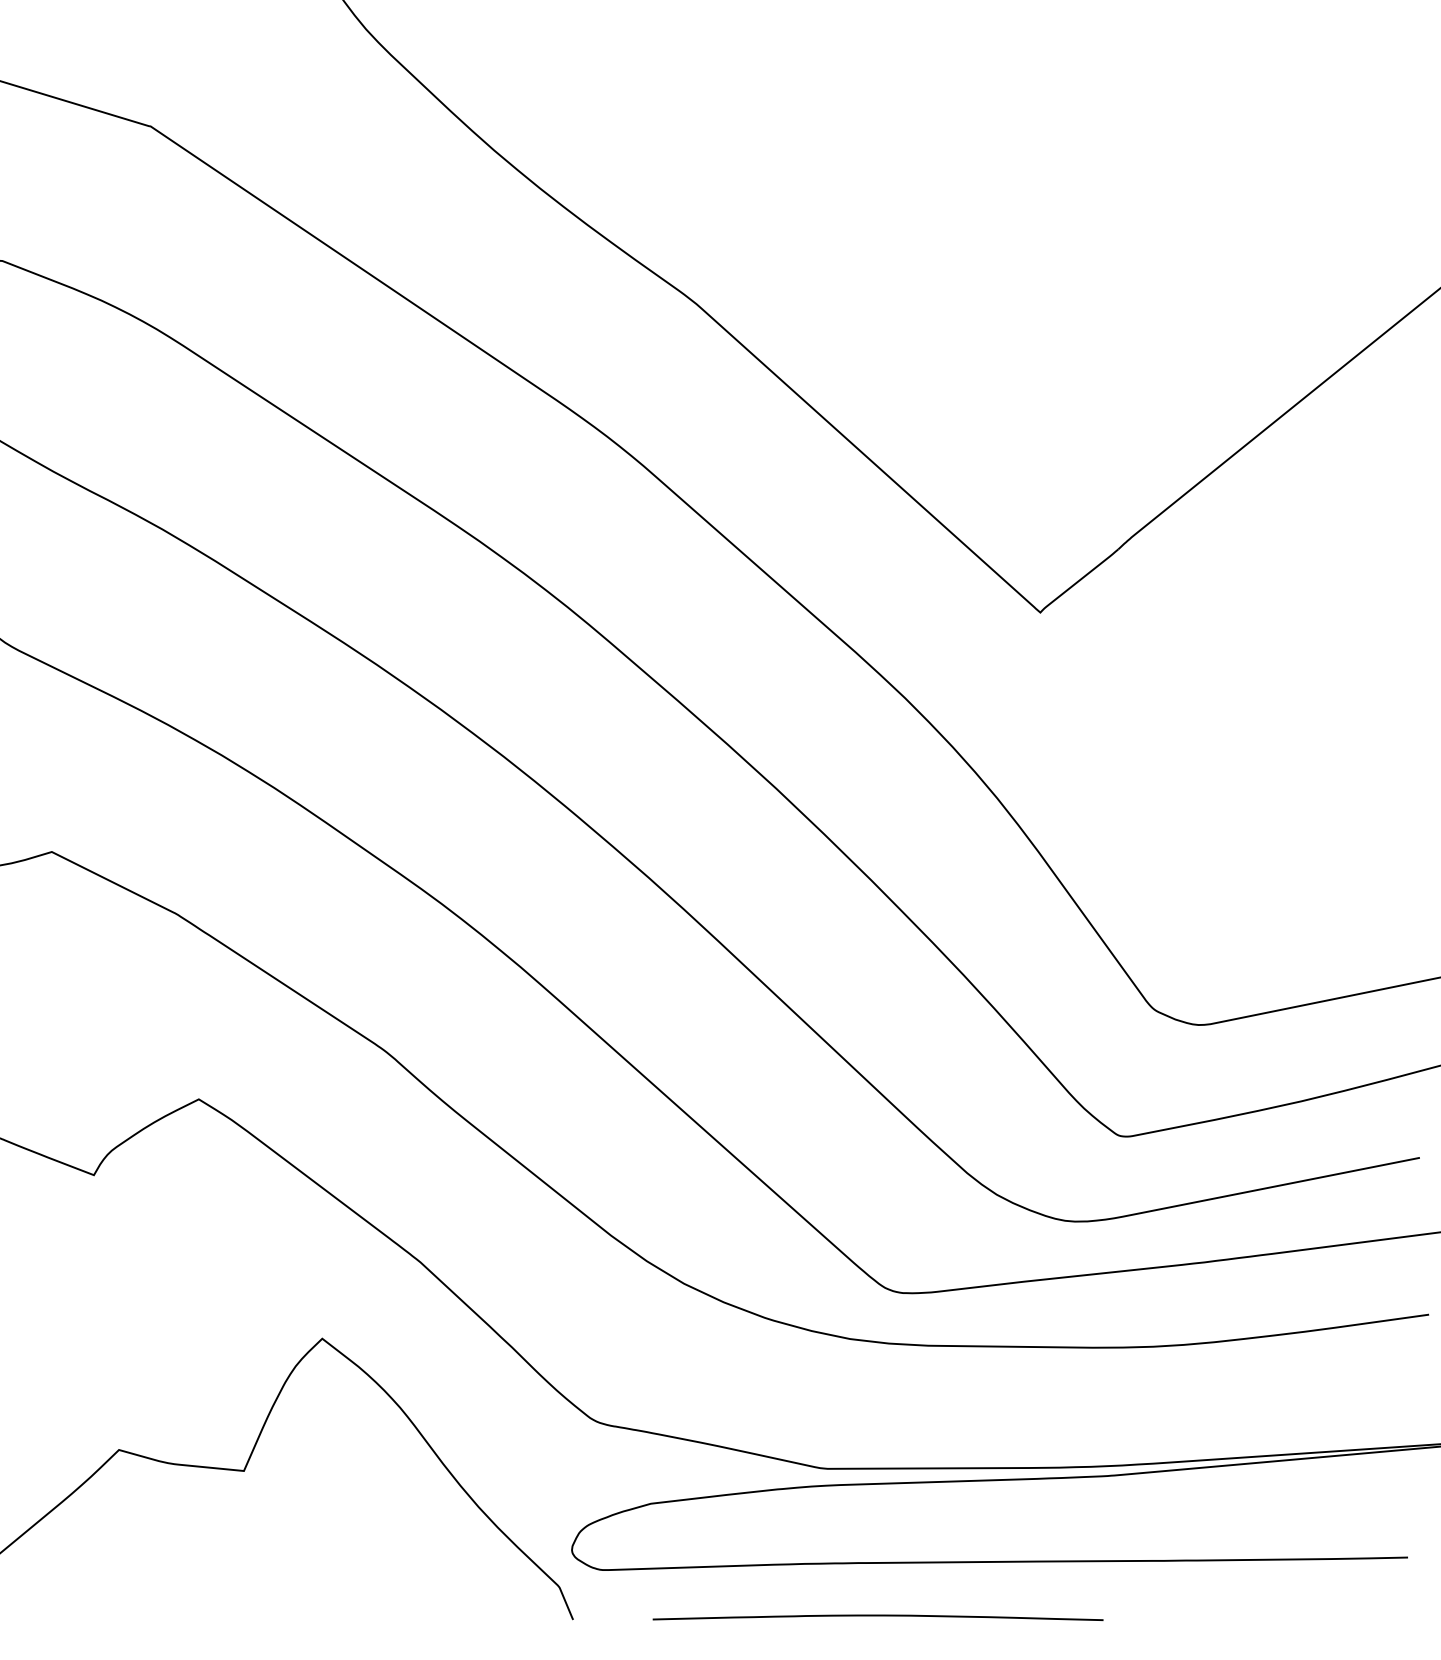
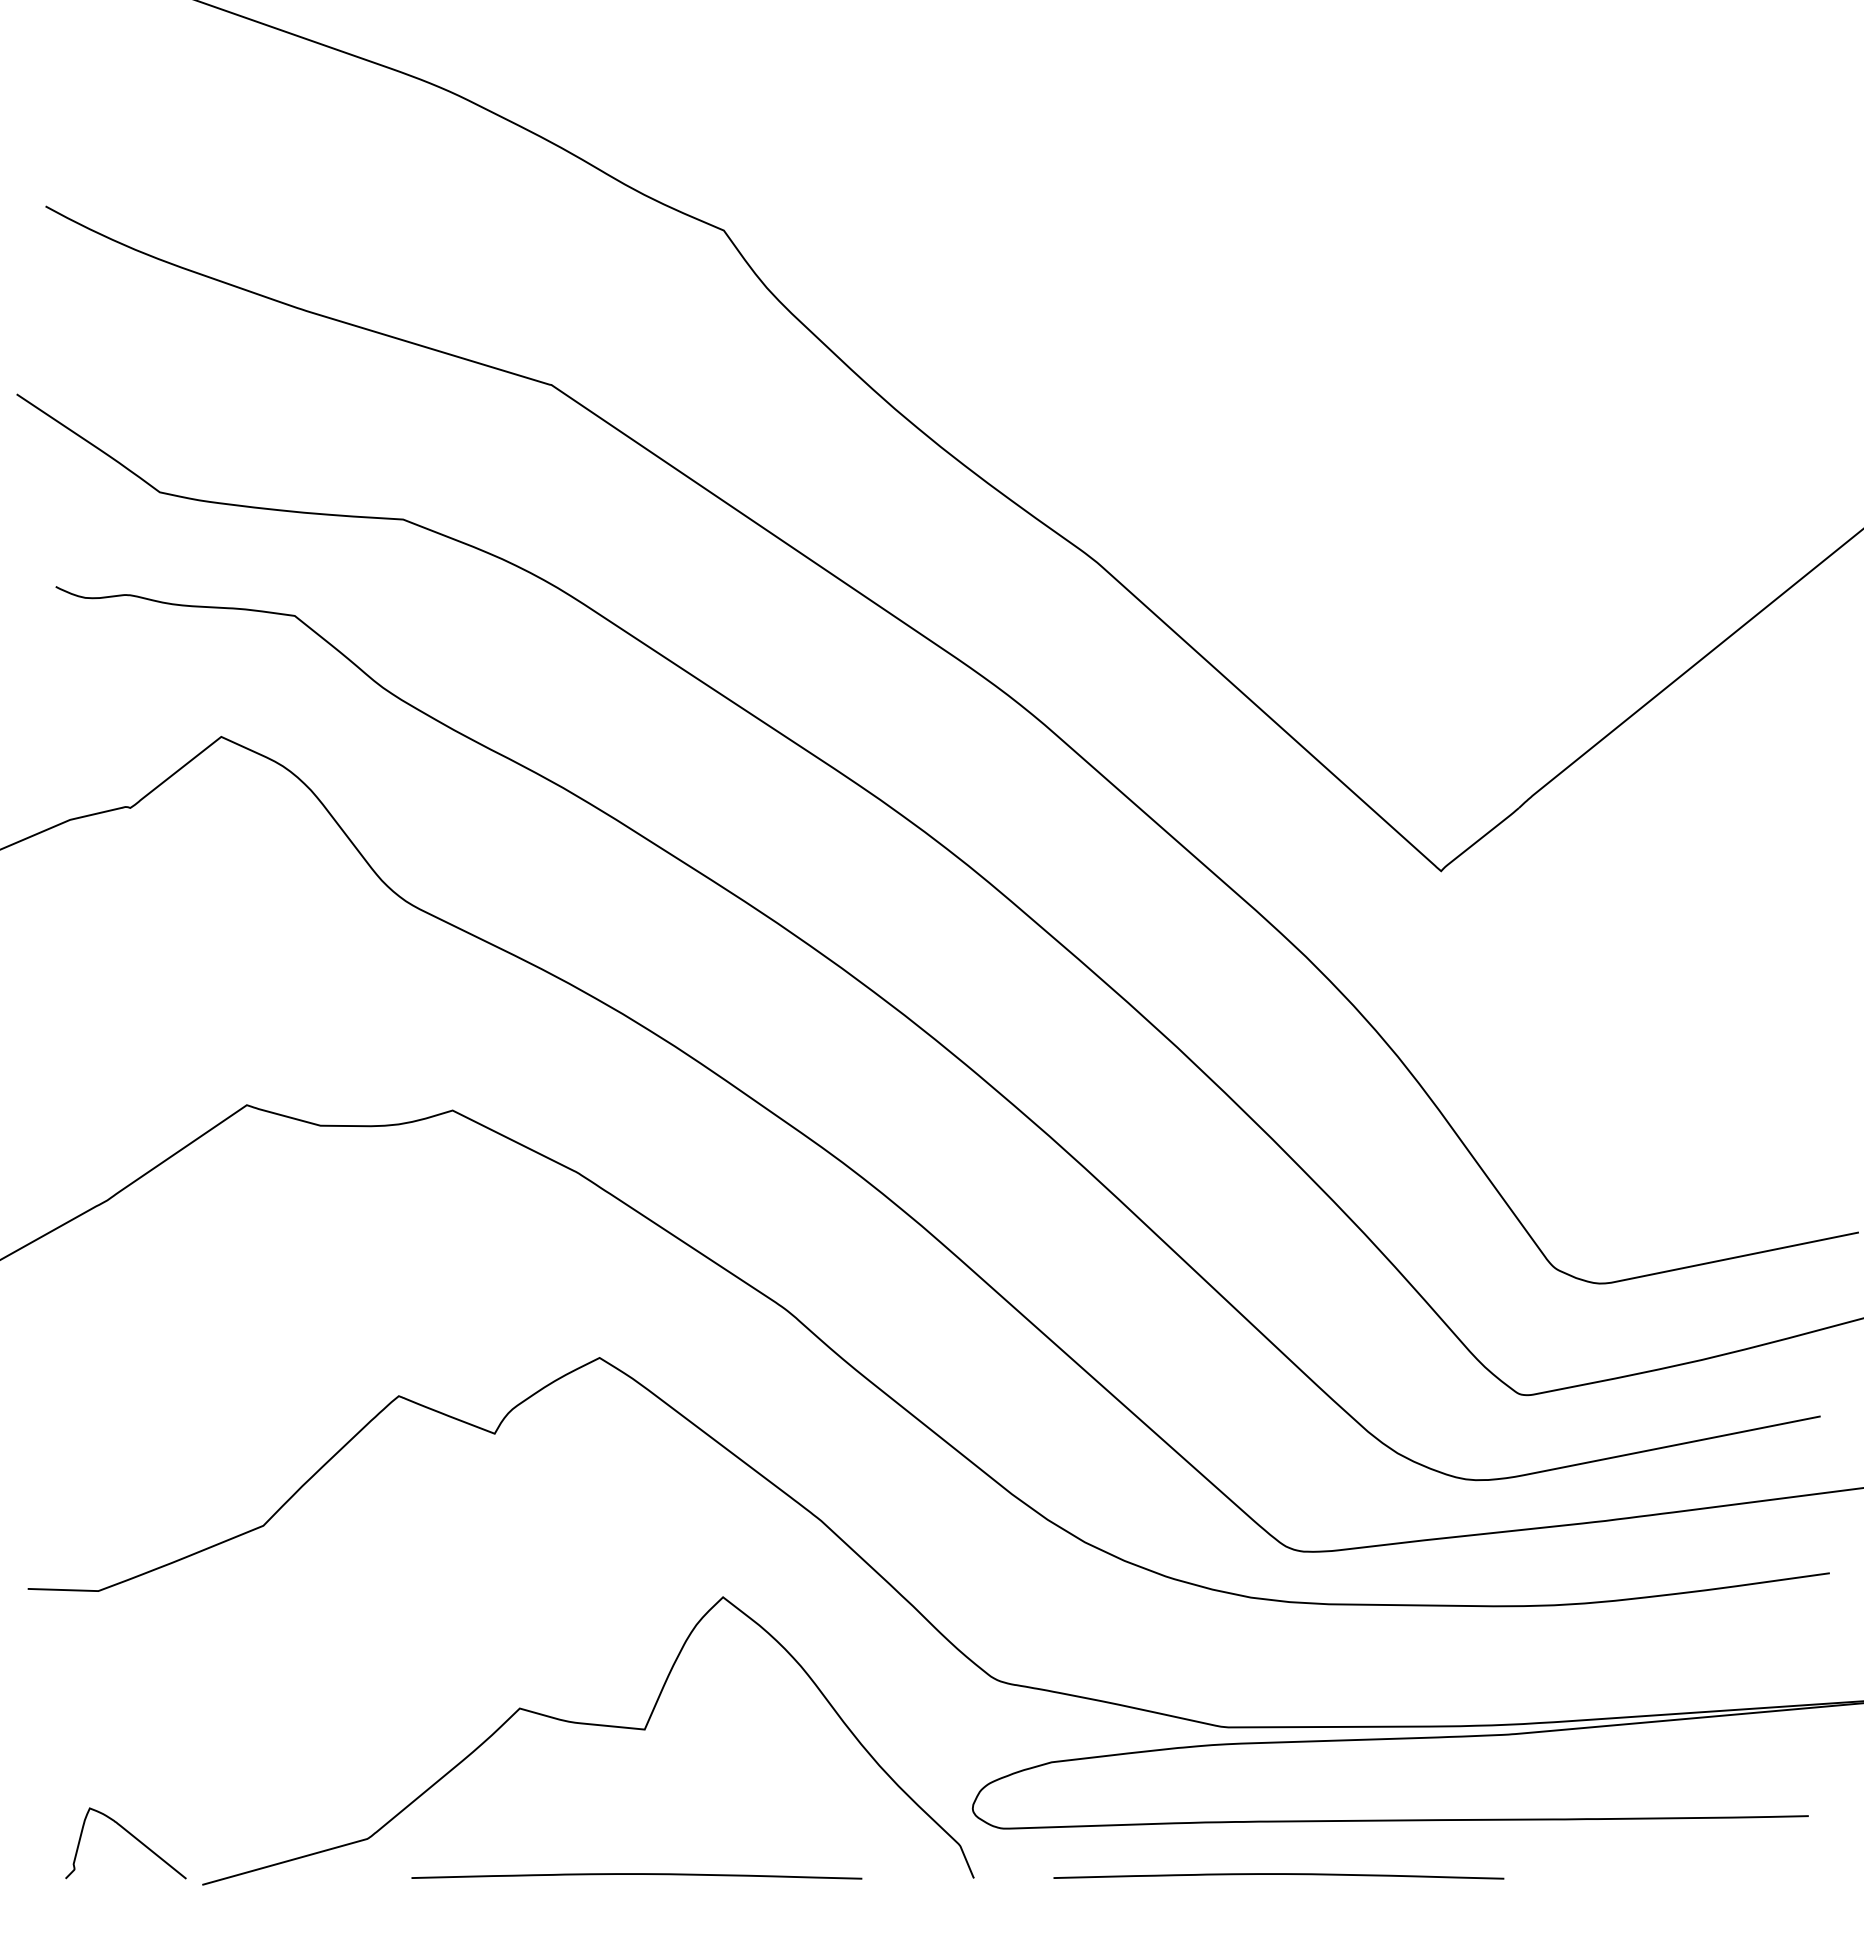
curve: (235, 1615) -> (636, 1874), added

